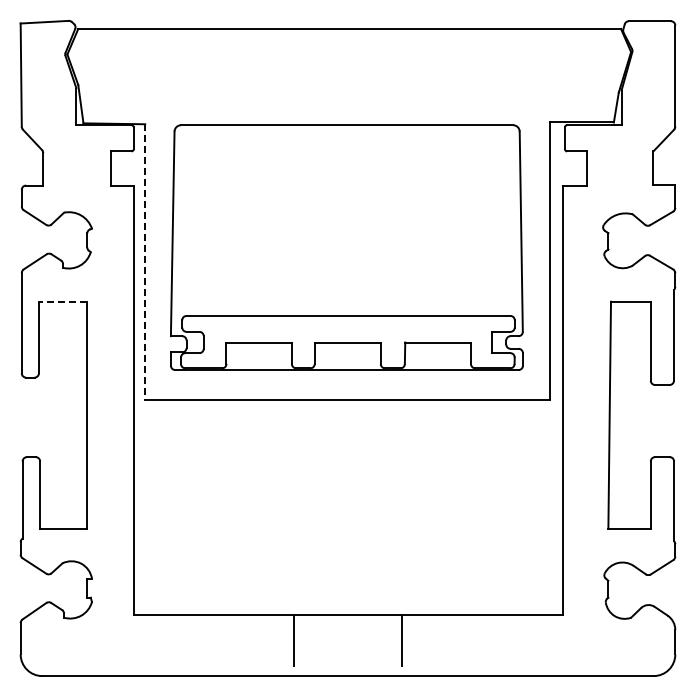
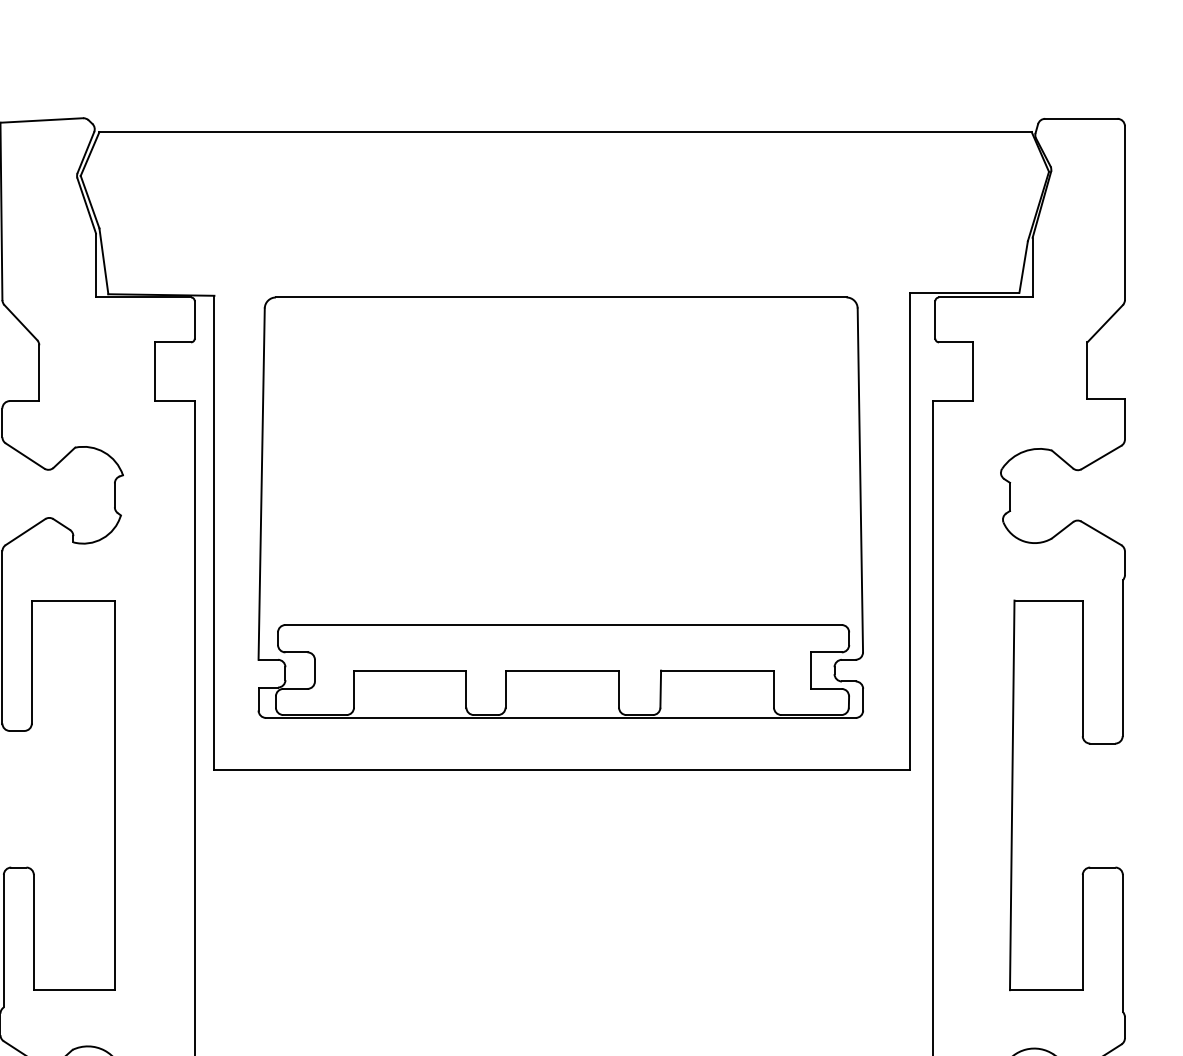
line: (145, 262) -> (214, 533), dashed -> solid
line: (62, 301) -> (72, 600), dashed -> solid

